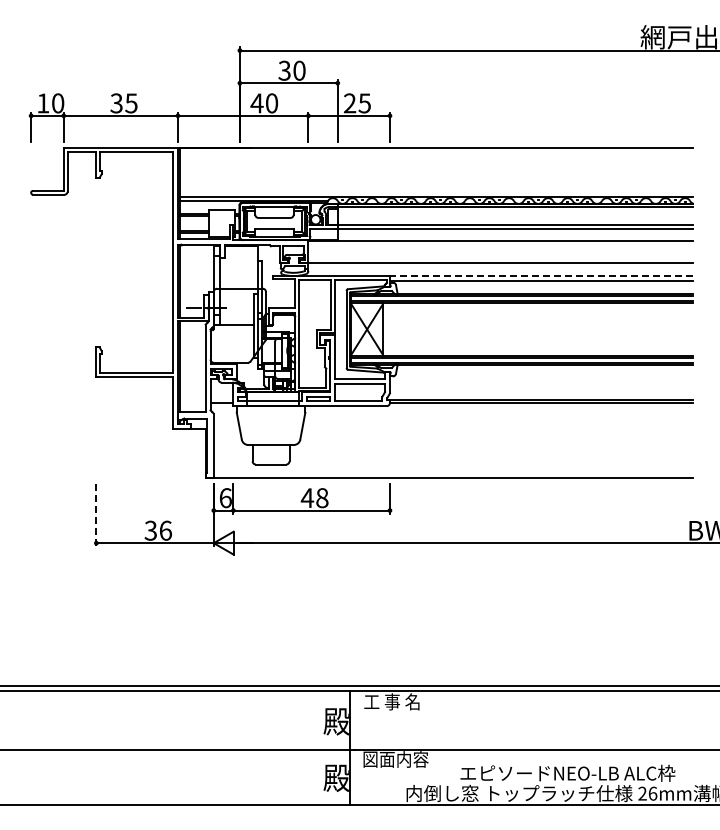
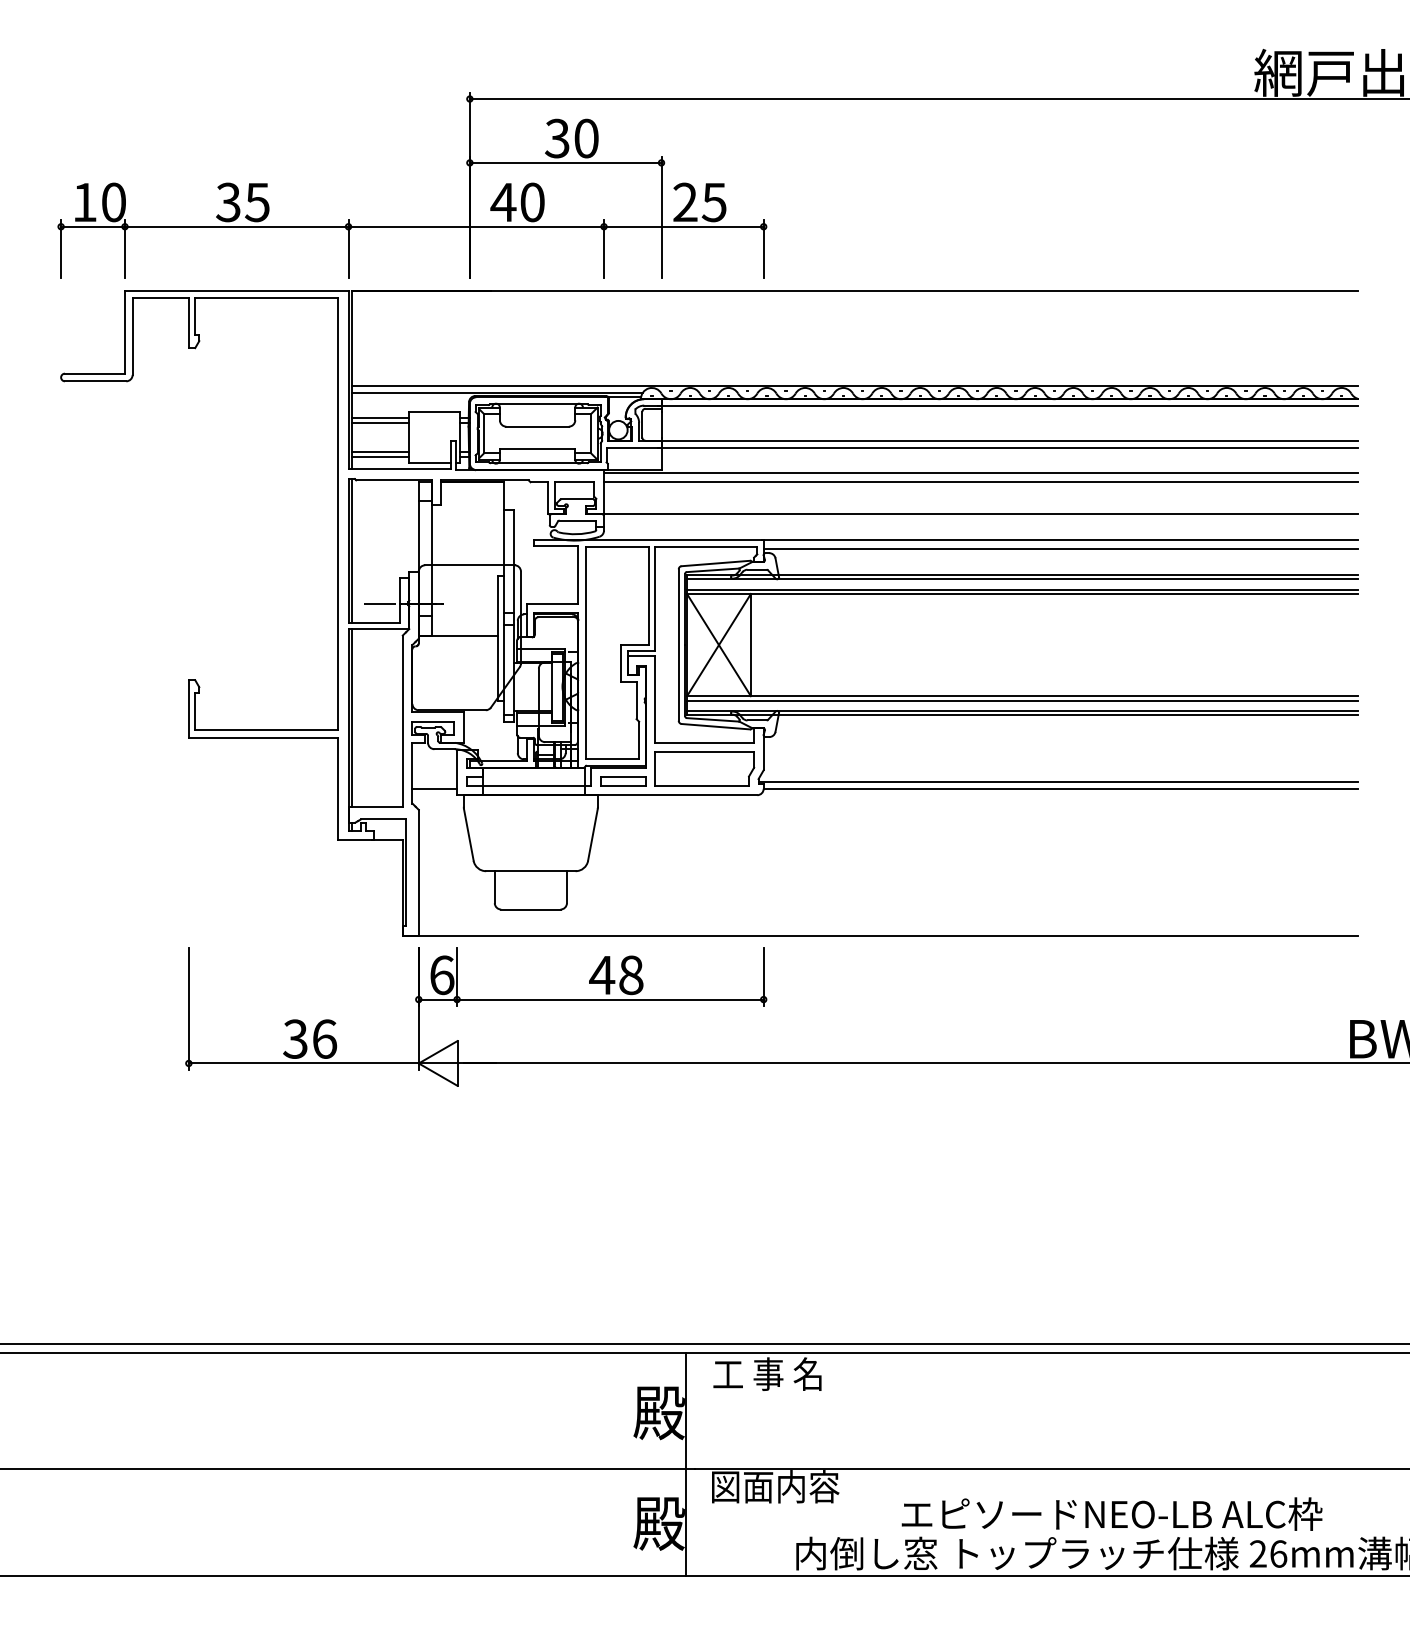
line: (500, 246) -> (980, 482), added
line: (541, 275) -> (1060, 539), dashed -> solid
line: (96, 515) -> (189, 1009), dashed -> solid

